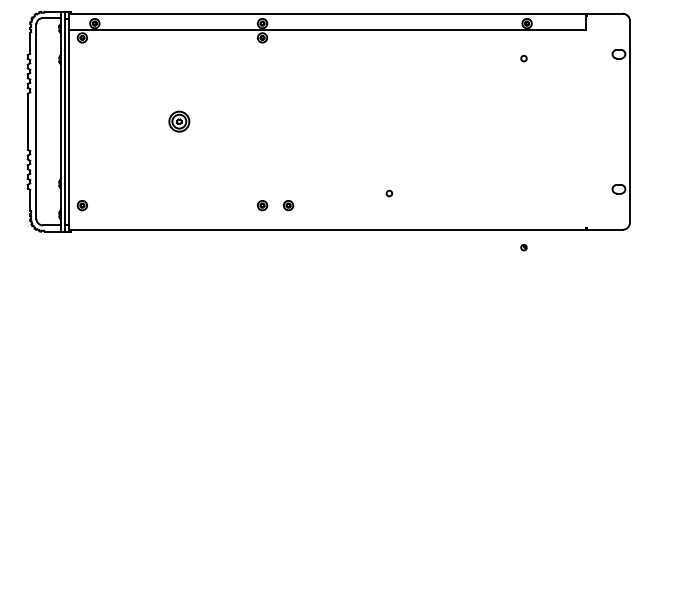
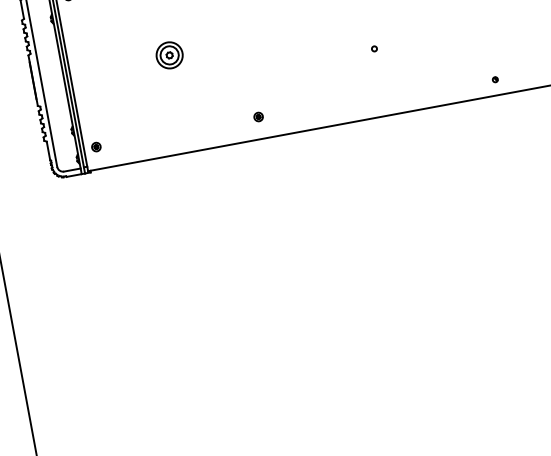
part: (179, 121) -> (169, 55), size x1.43
circle: (389, 193) -> (374, 48), moved
part: (288, 205) -> (282, 112), removed
part: (523, 247) -> (494, 79), moved

